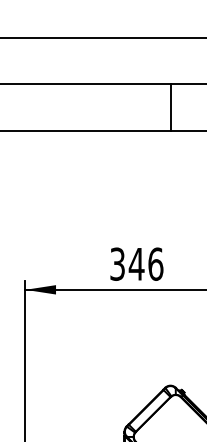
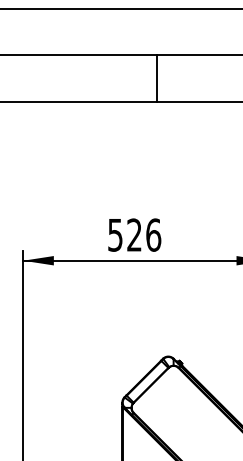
line: (170, 107) -> (156, 78), moved
text: (127, 263) -> (125, 234), 346 -> 526

